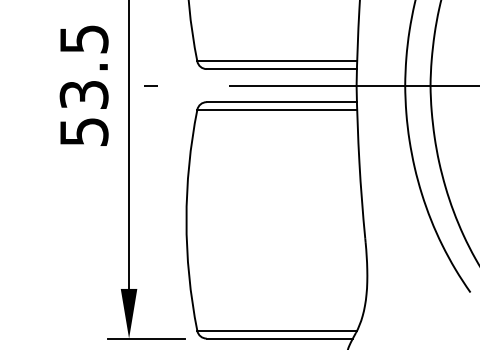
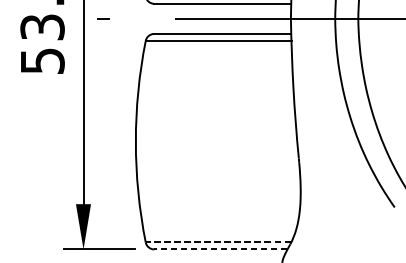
line: (276, 330) -> (217, 242), solid -> dashed
line: (279, 338) -> (220, 249), solid -> dashed

